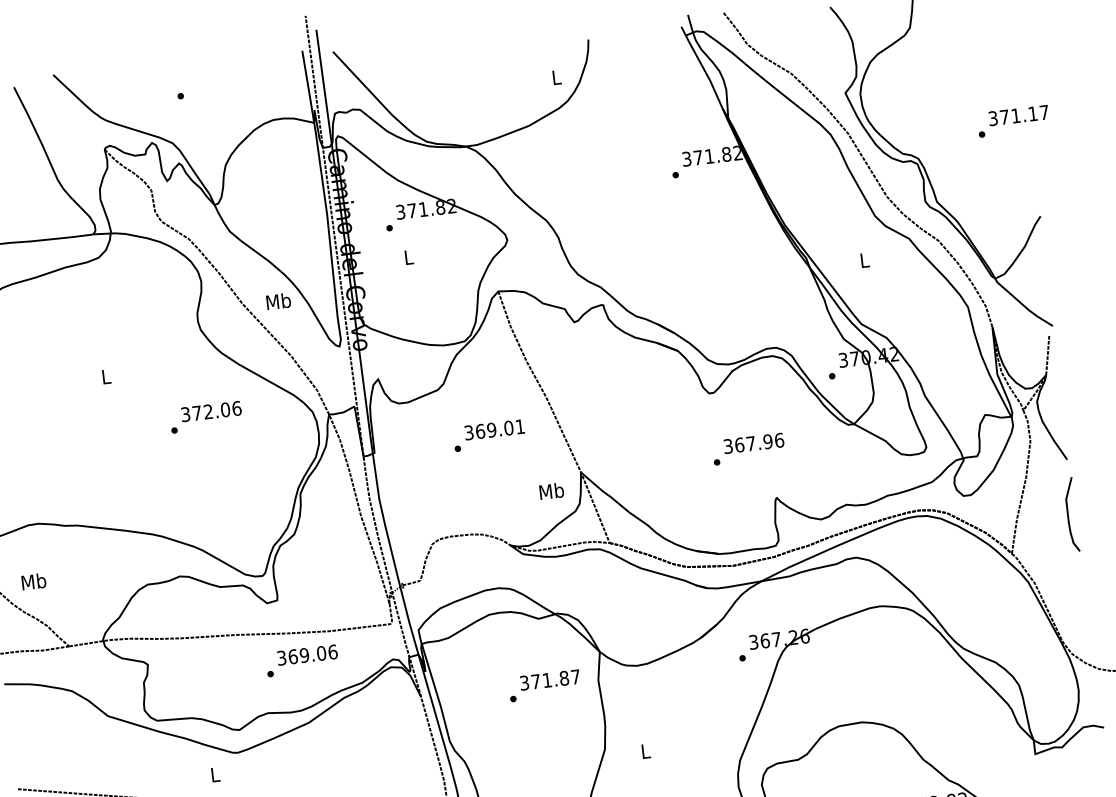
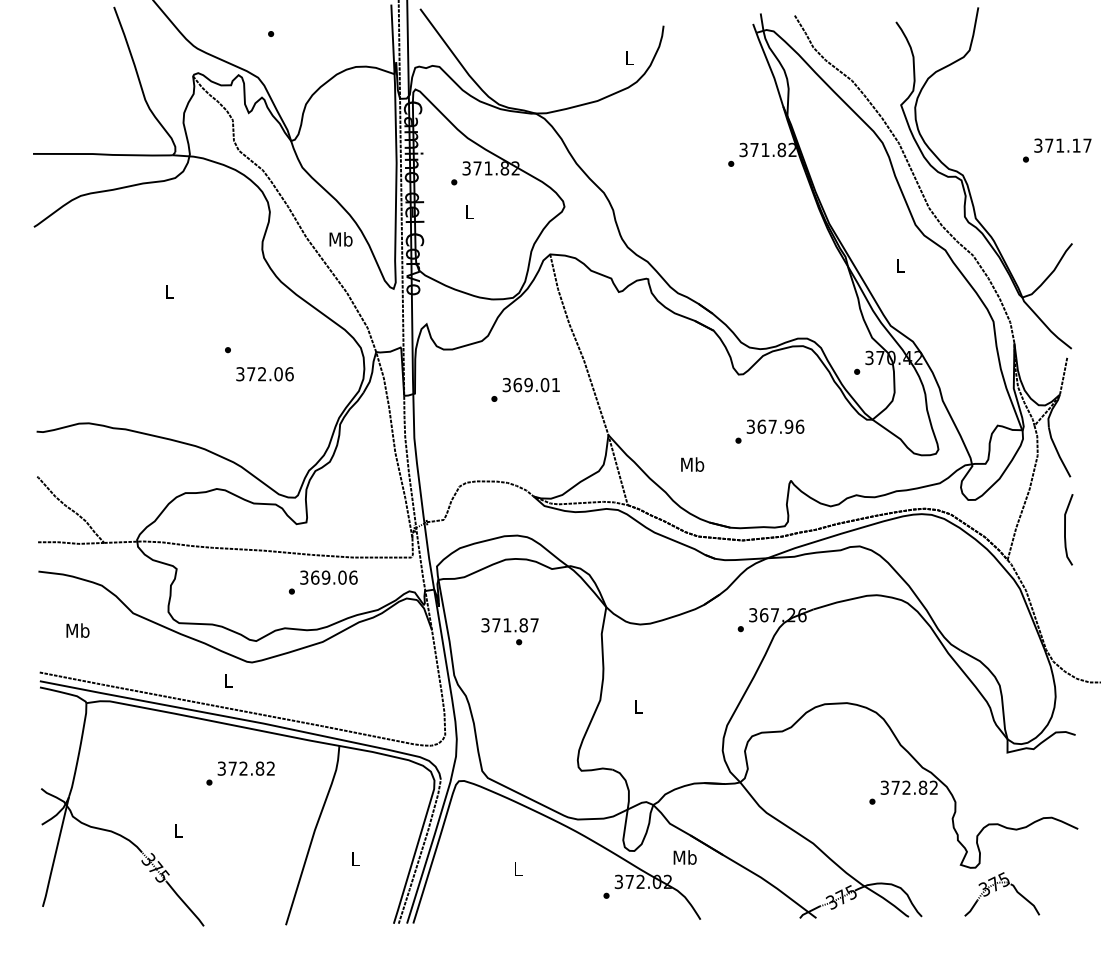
text: (210, 411) -> (264, 374), moved
text: (551, 491) -> (692, 464), moved
text: (33, 581) -> (77, 630), moved
text: (549, 680) -> (509, 625), moved

